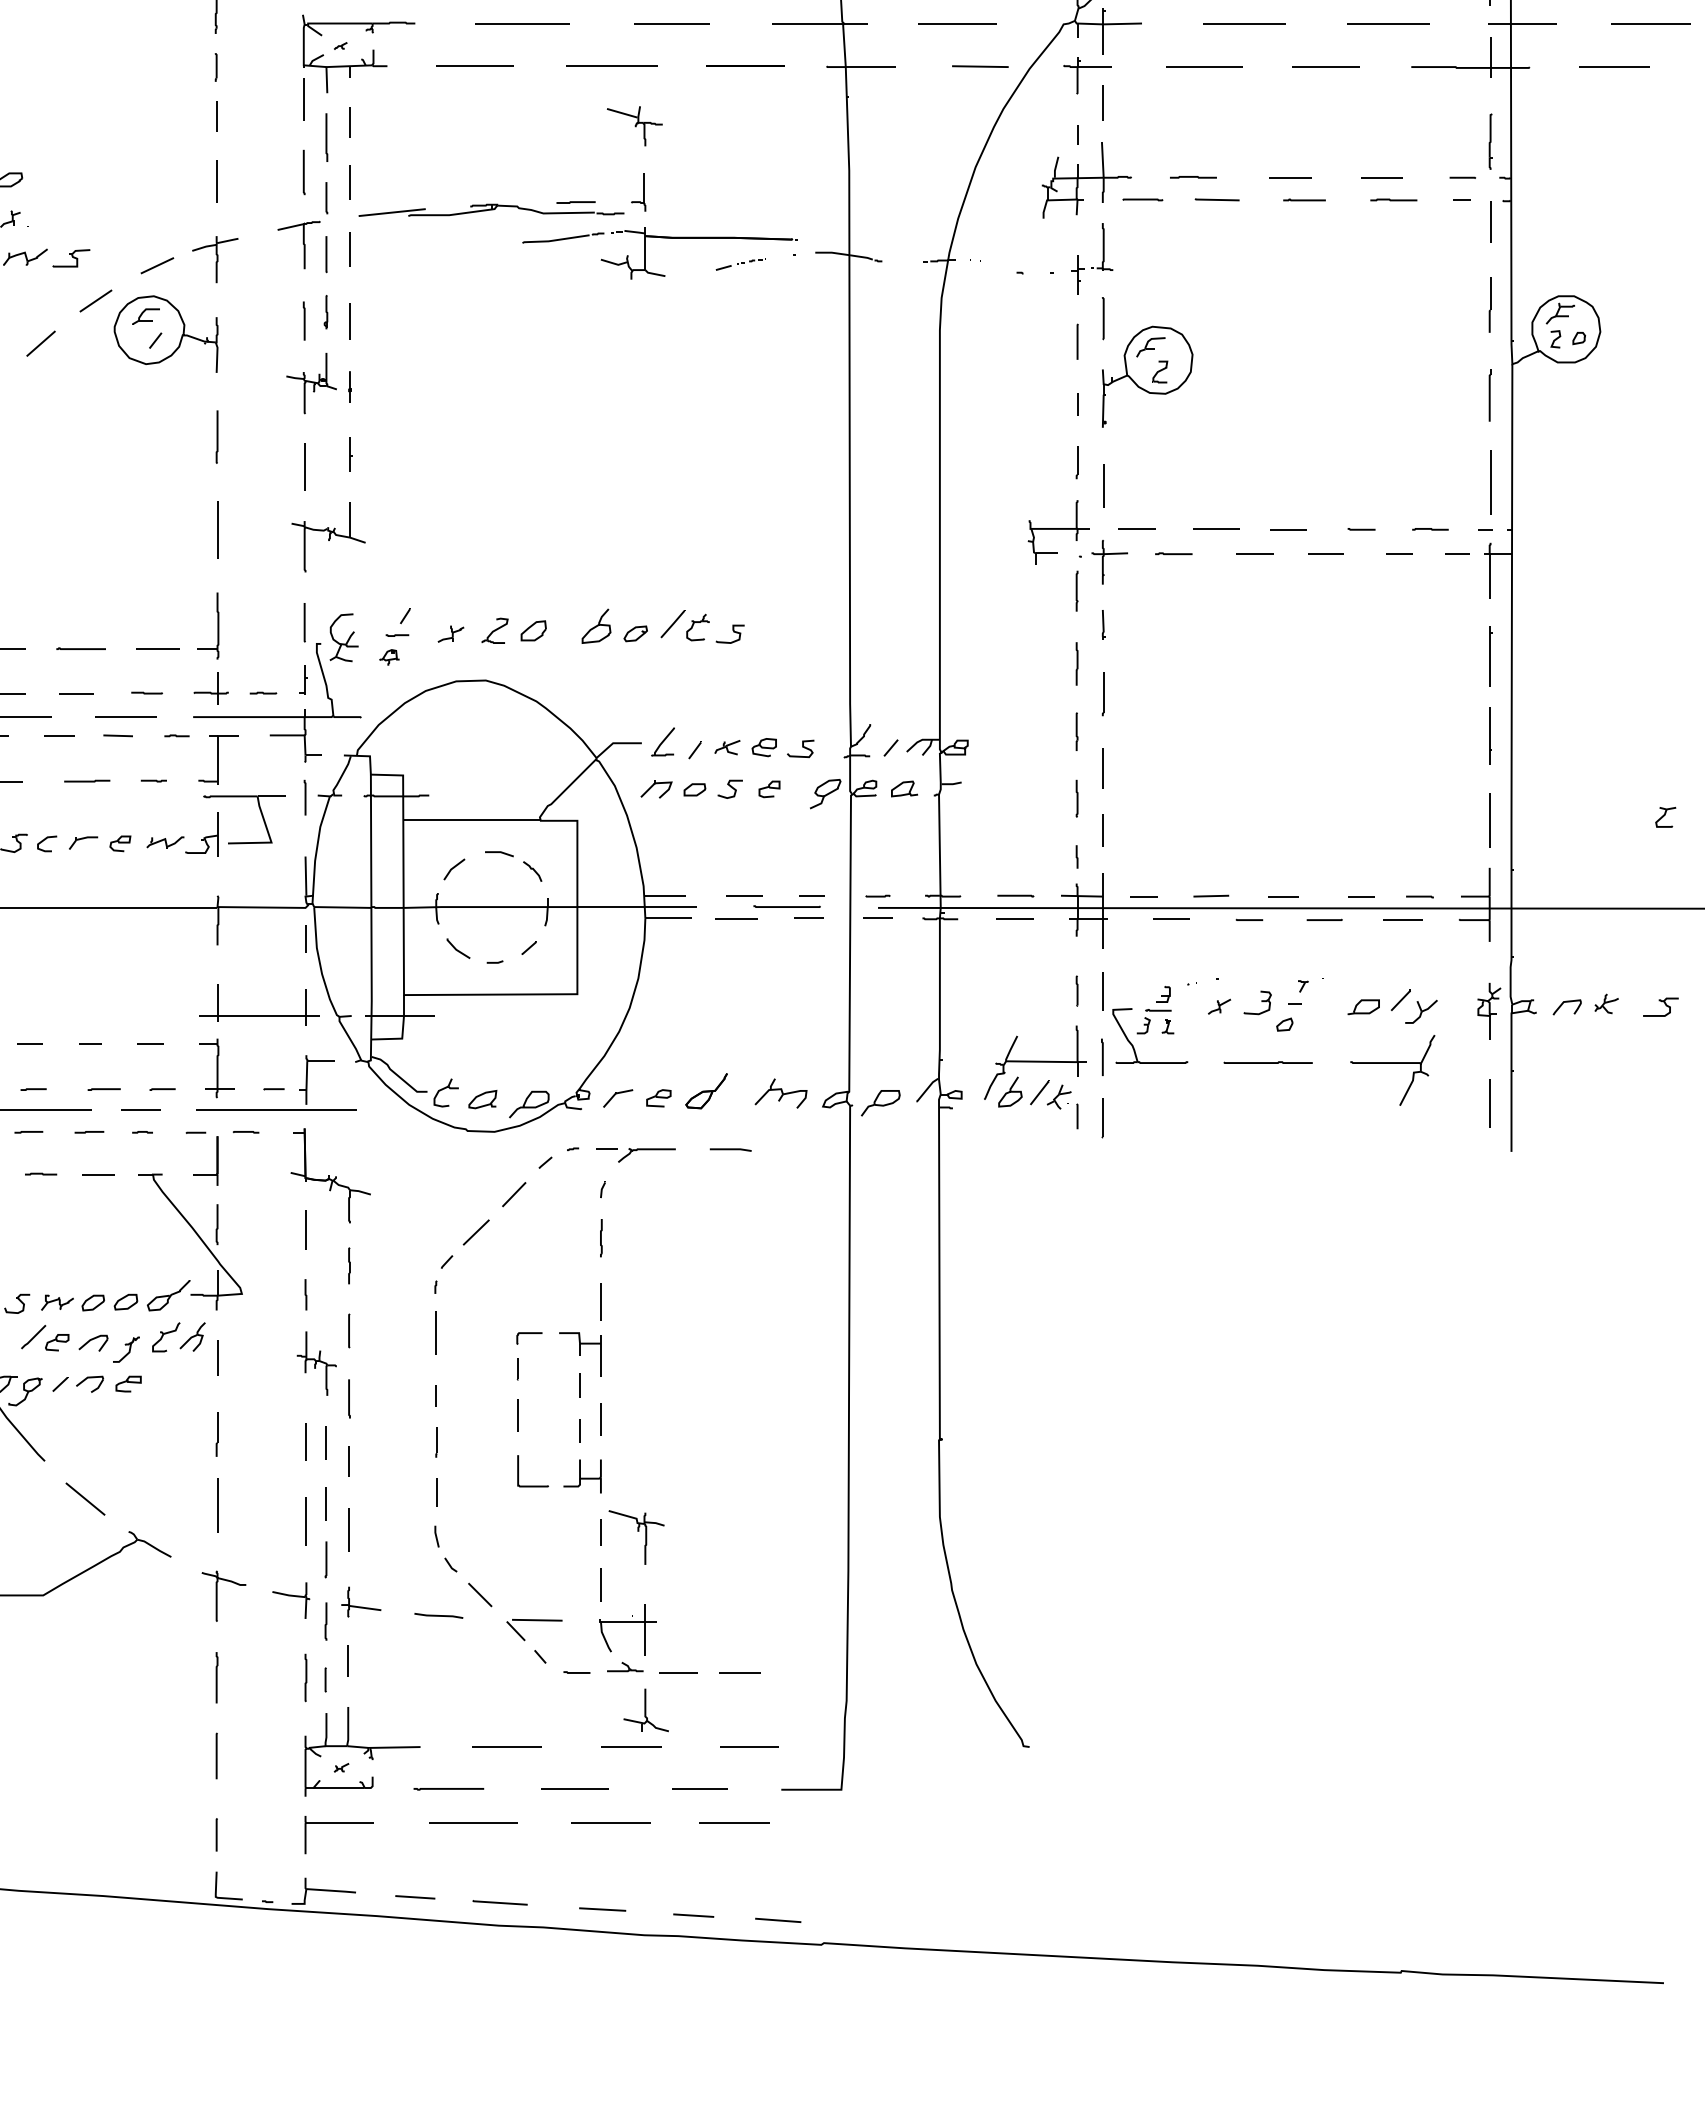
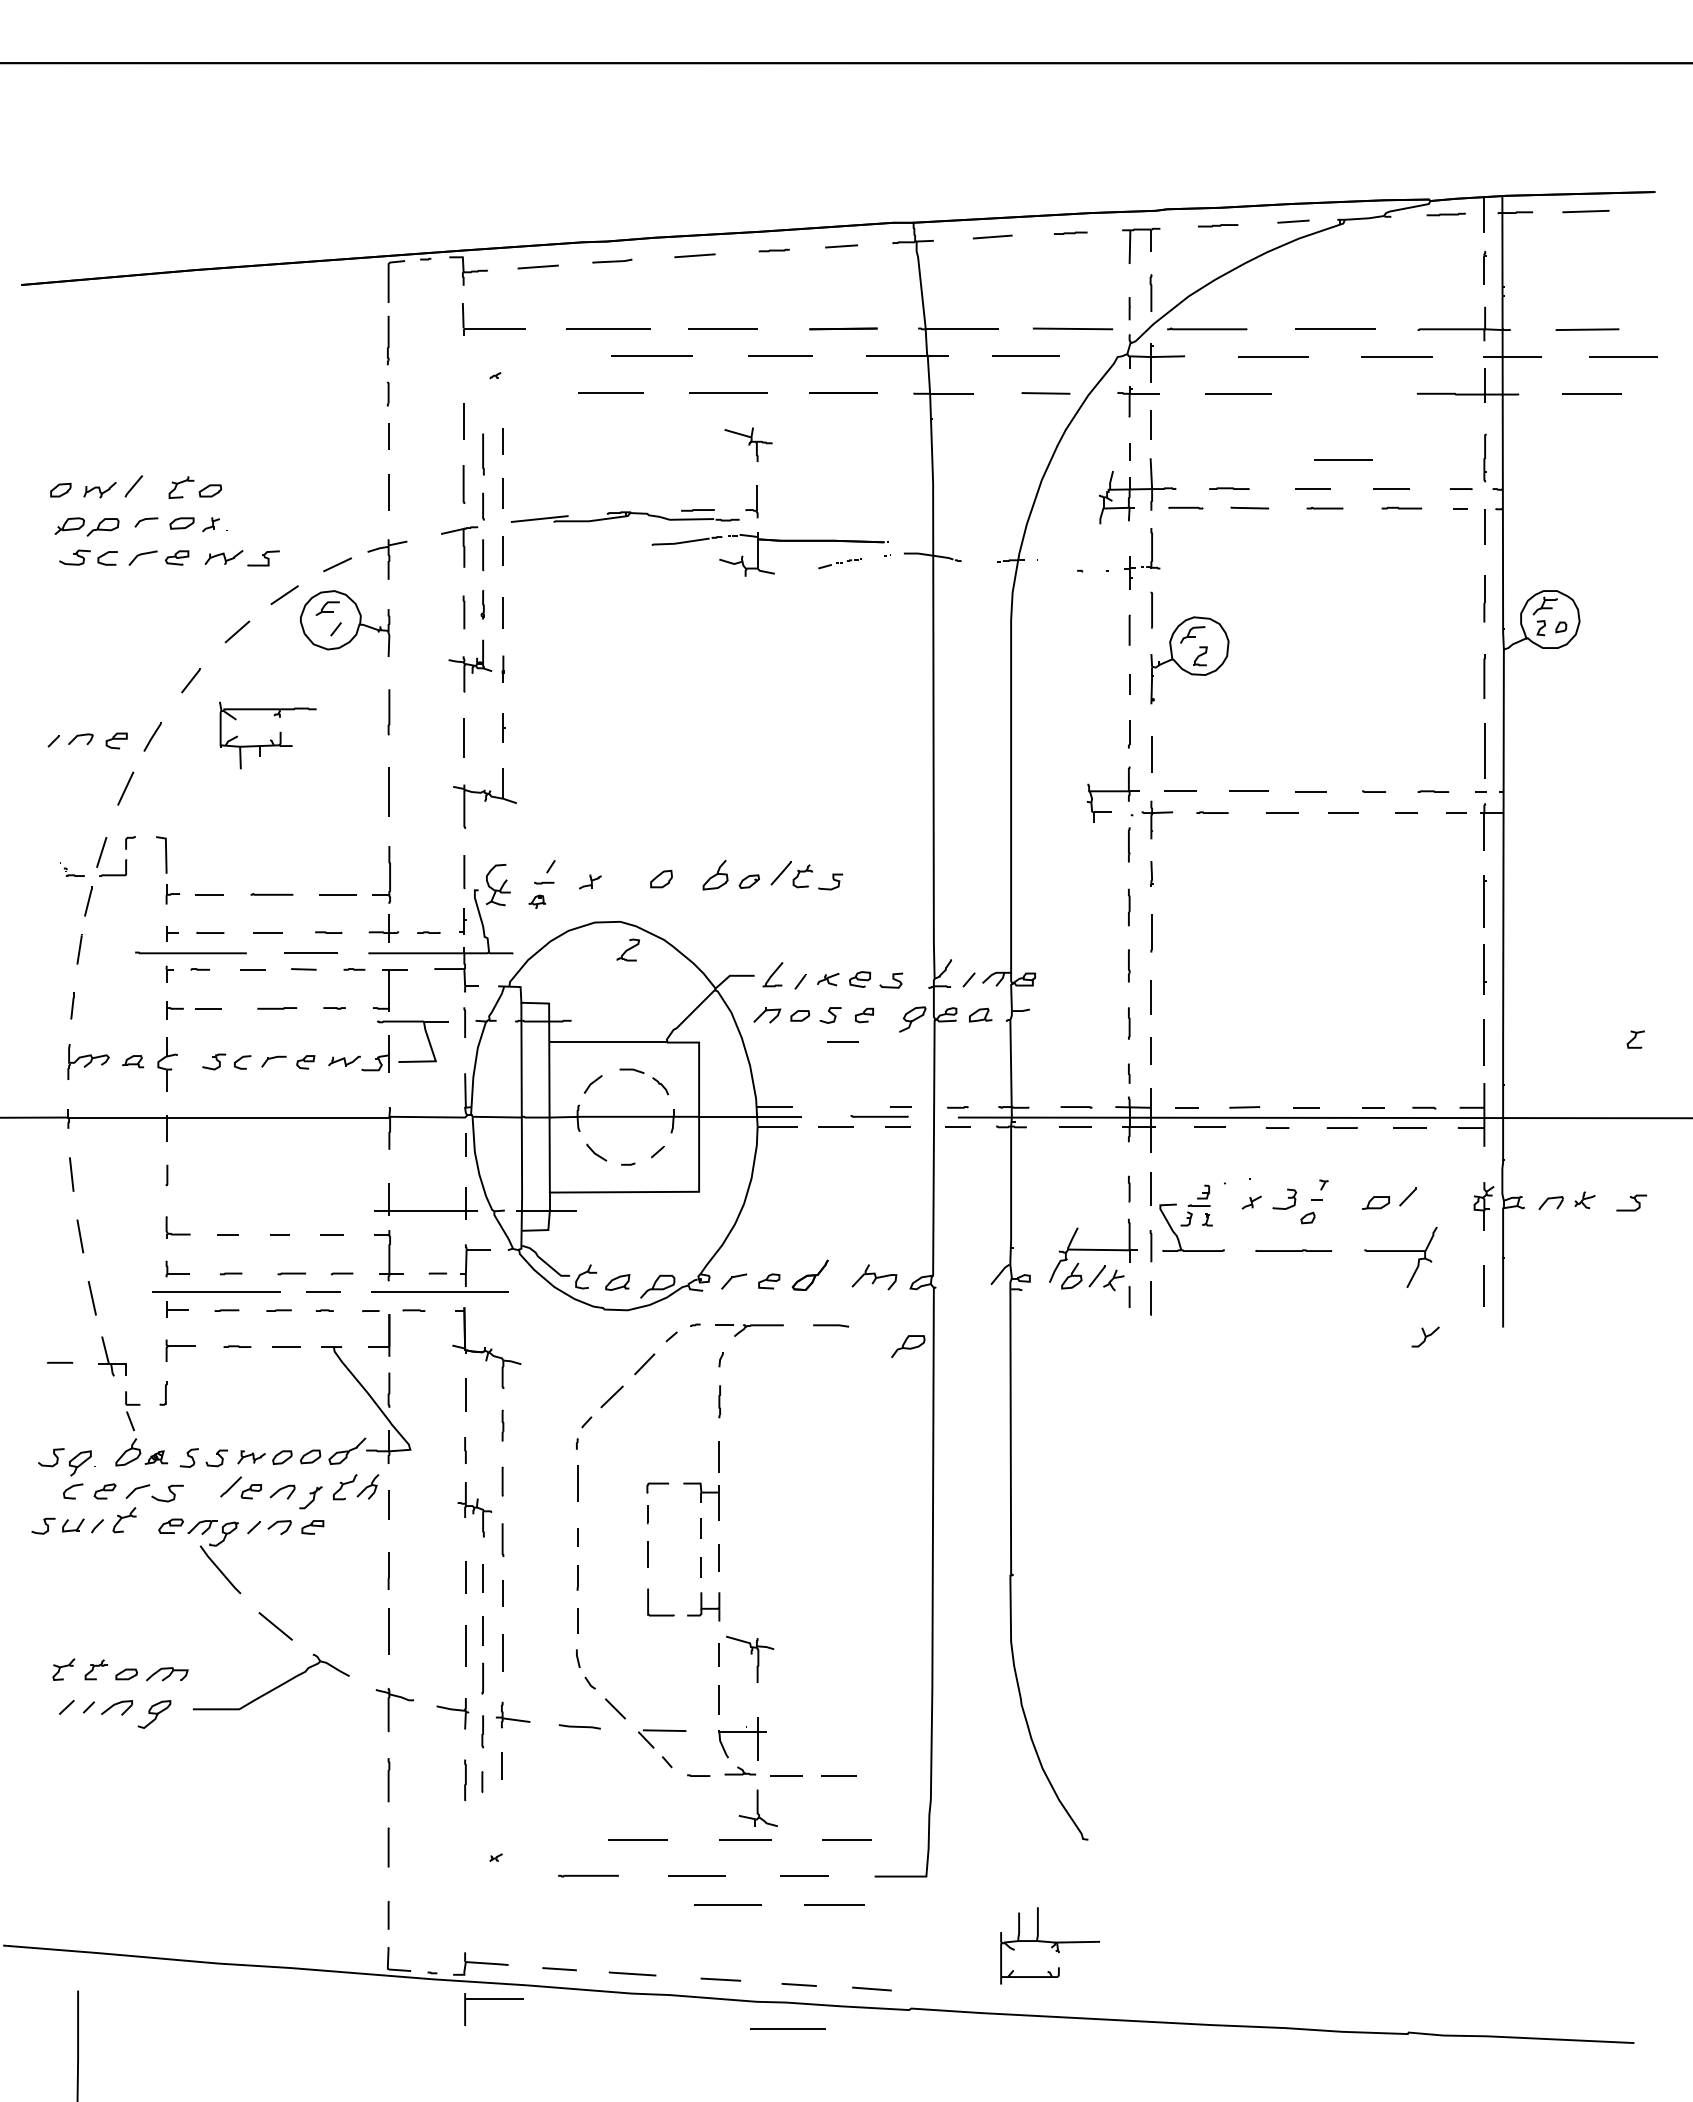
part: (358, 53) -> (267, 735), moved
line: (1326, 66) -> (1343, 459), moved
part: (495, 630) -> (628, 949), moved
line: (743, 895) -> (842, 1041), moved
part: (1421, 1011) -> (1425, 1336), moved
part: (881, 1103) -> (908, 1346), moved
part: (362, 1751) -> (1050, 1945), moved
line: (473, 1822) -> (787, 2028), moved
part: (338, 1823) -> (493, 1999), moved

